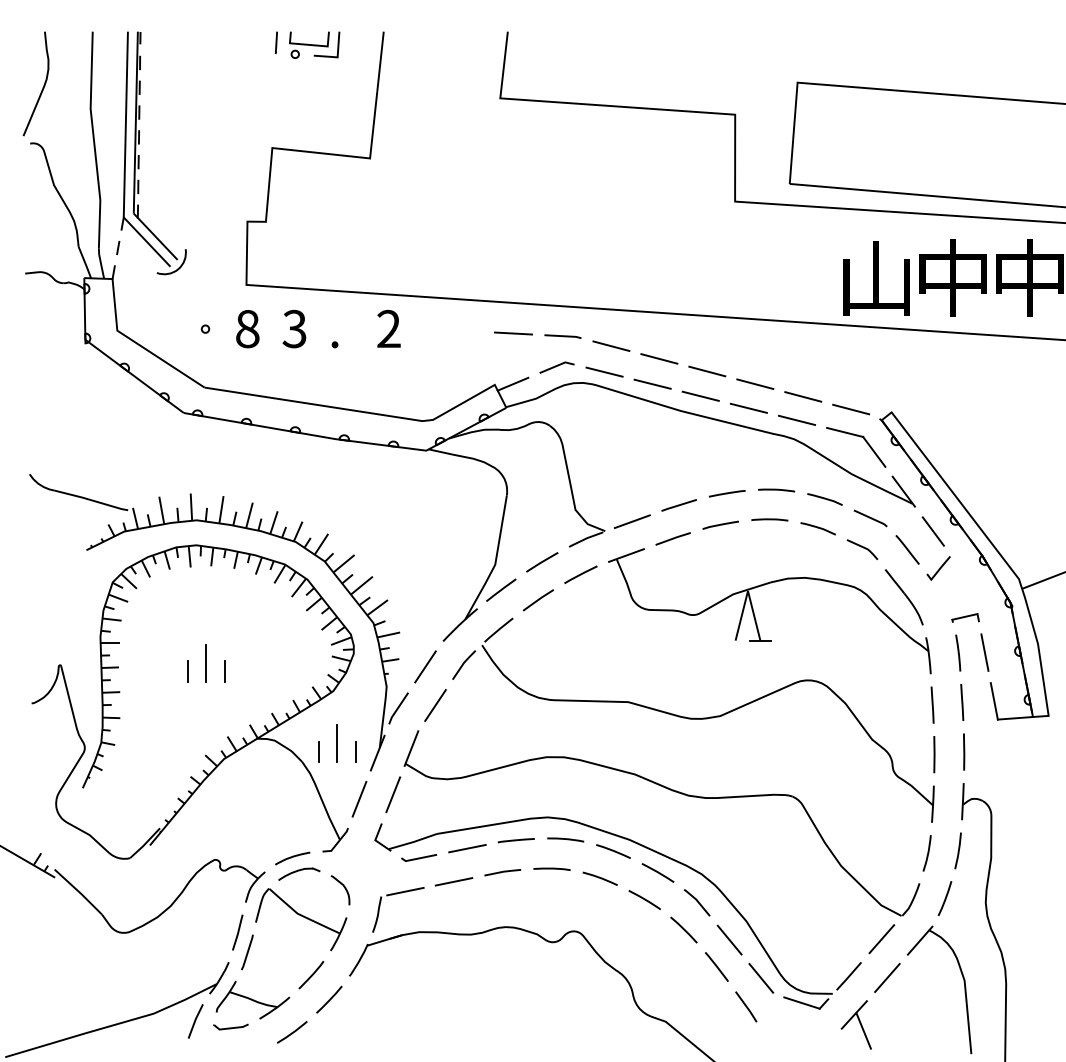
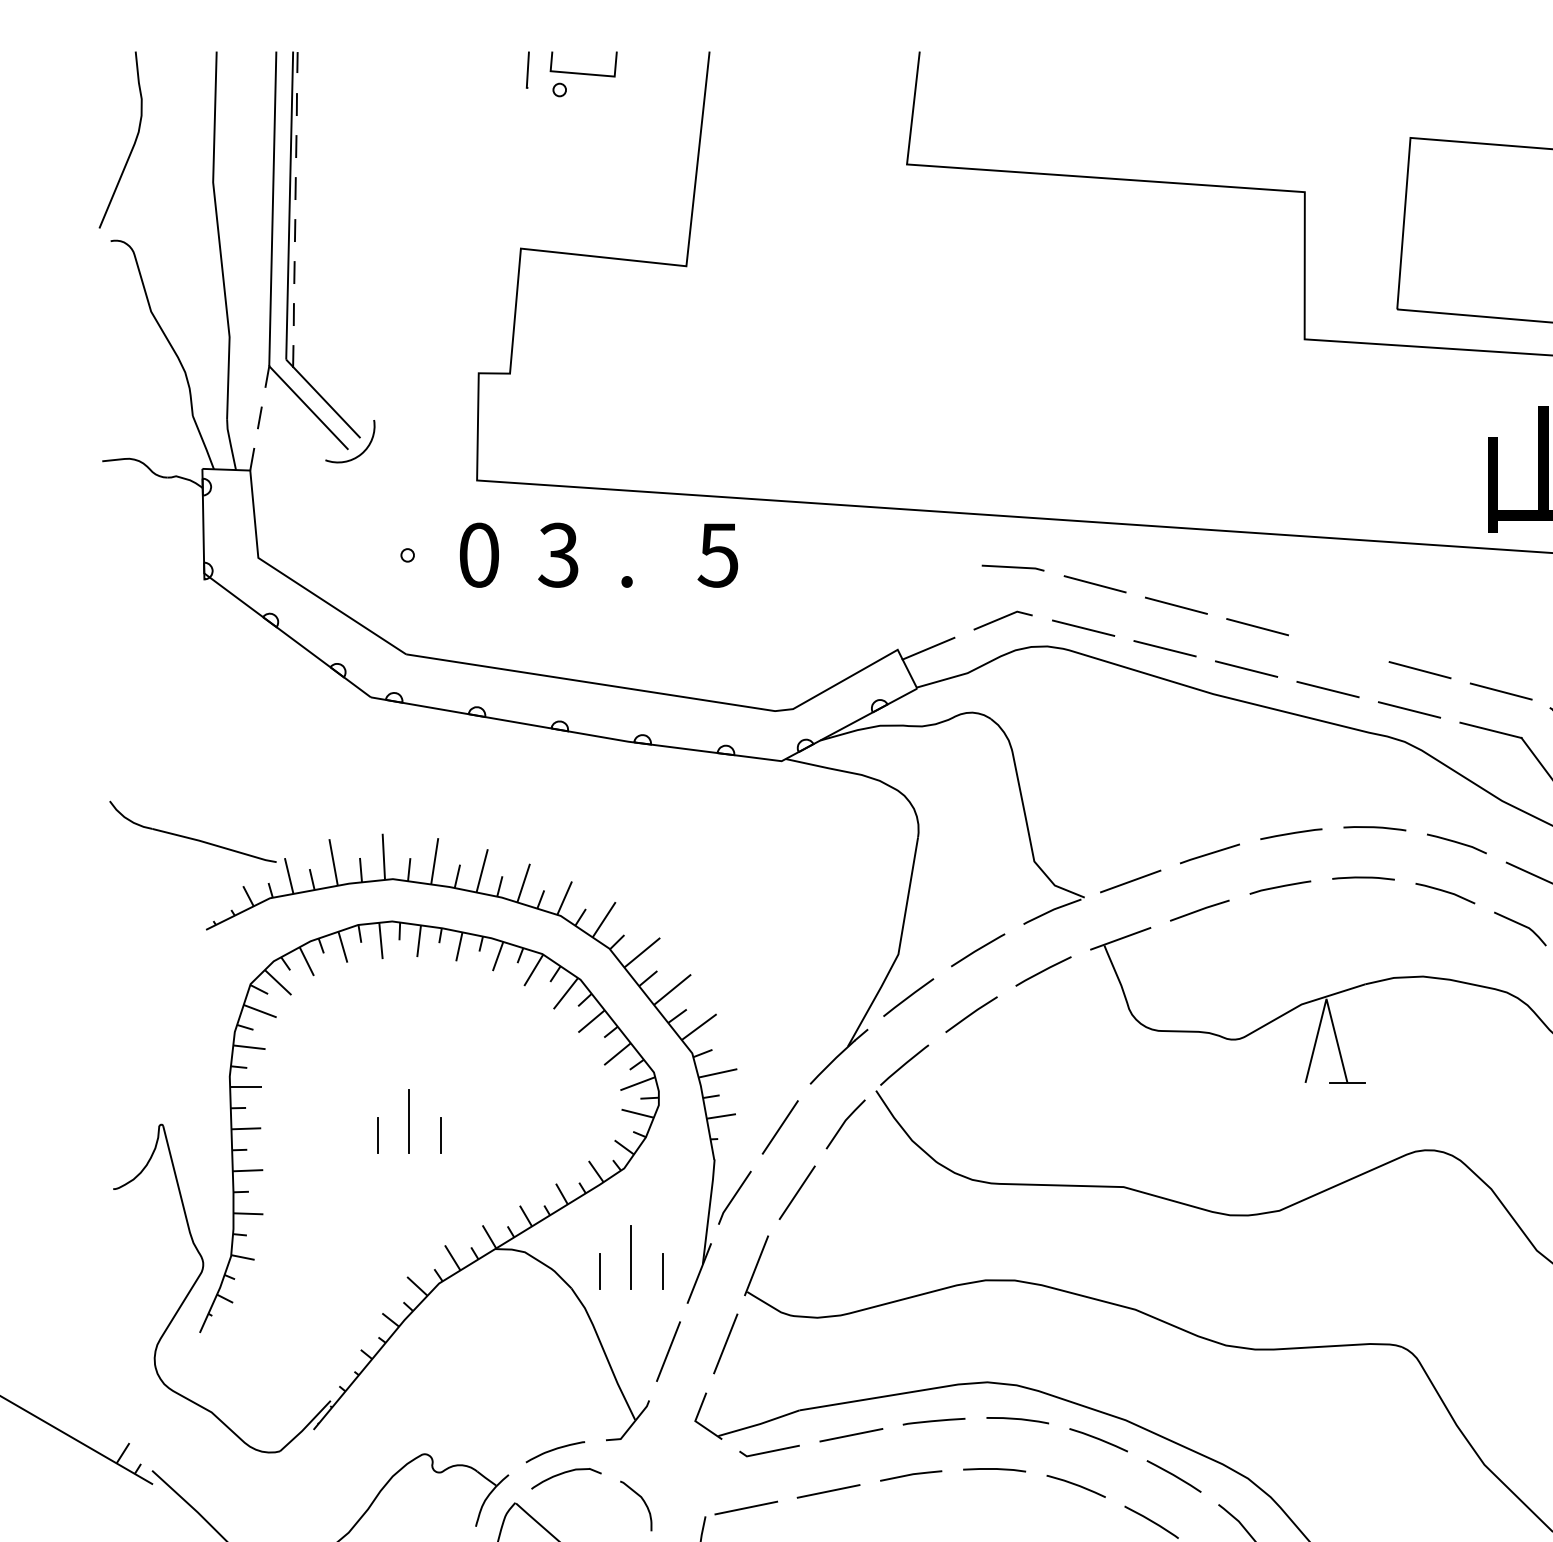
line: (337, 44) -> (631, 73), removed
text: (247, 328) -> (478, 554), 8 -> 0
text: (388, 328) -> (717, 554), 2 -> 5
line: (513, 333) -> (929, 562), removed
line: (755, 383) -> (1339, 647), removed

